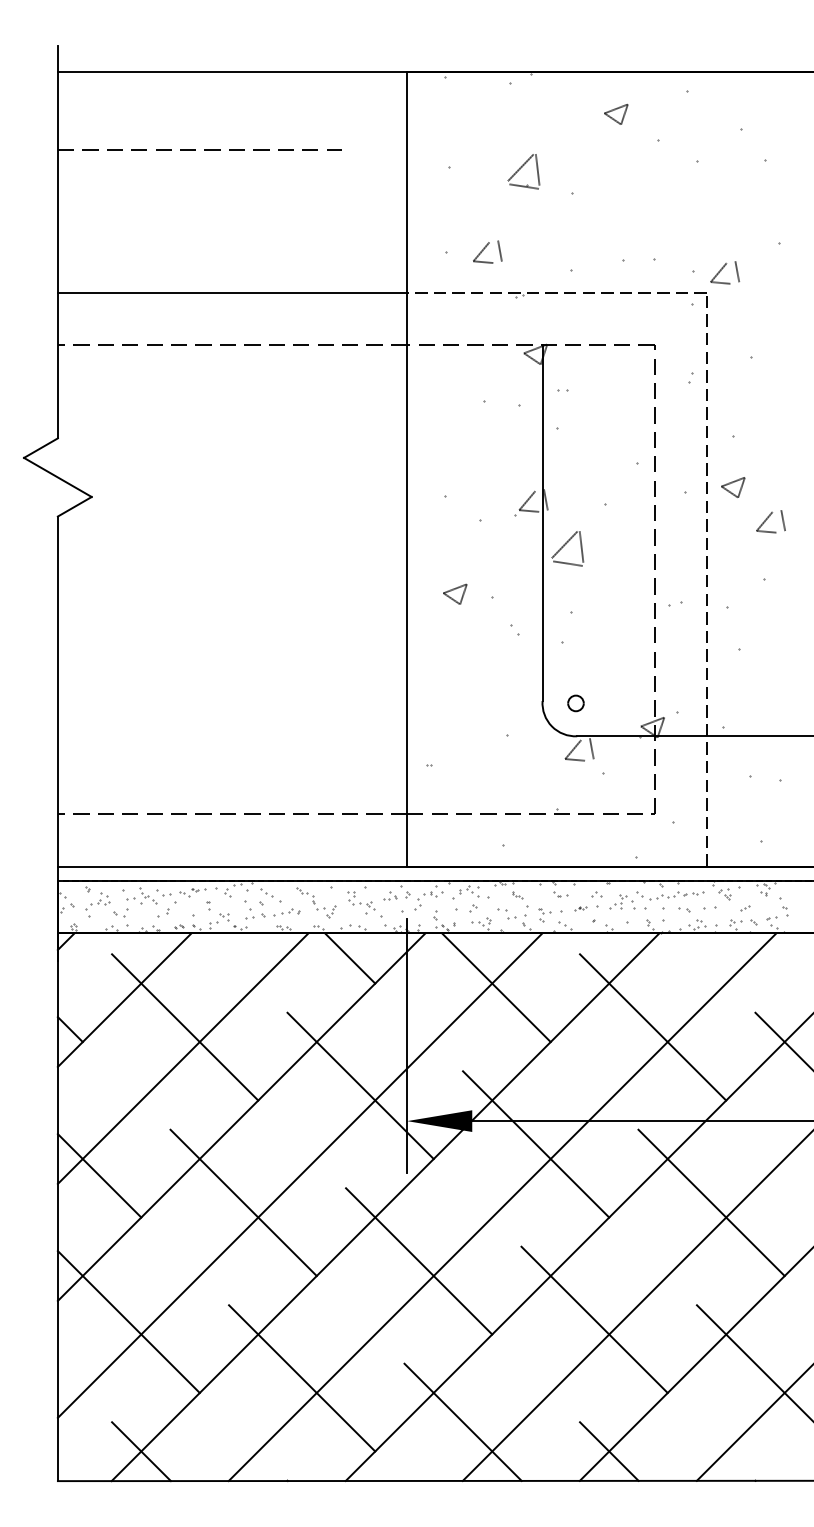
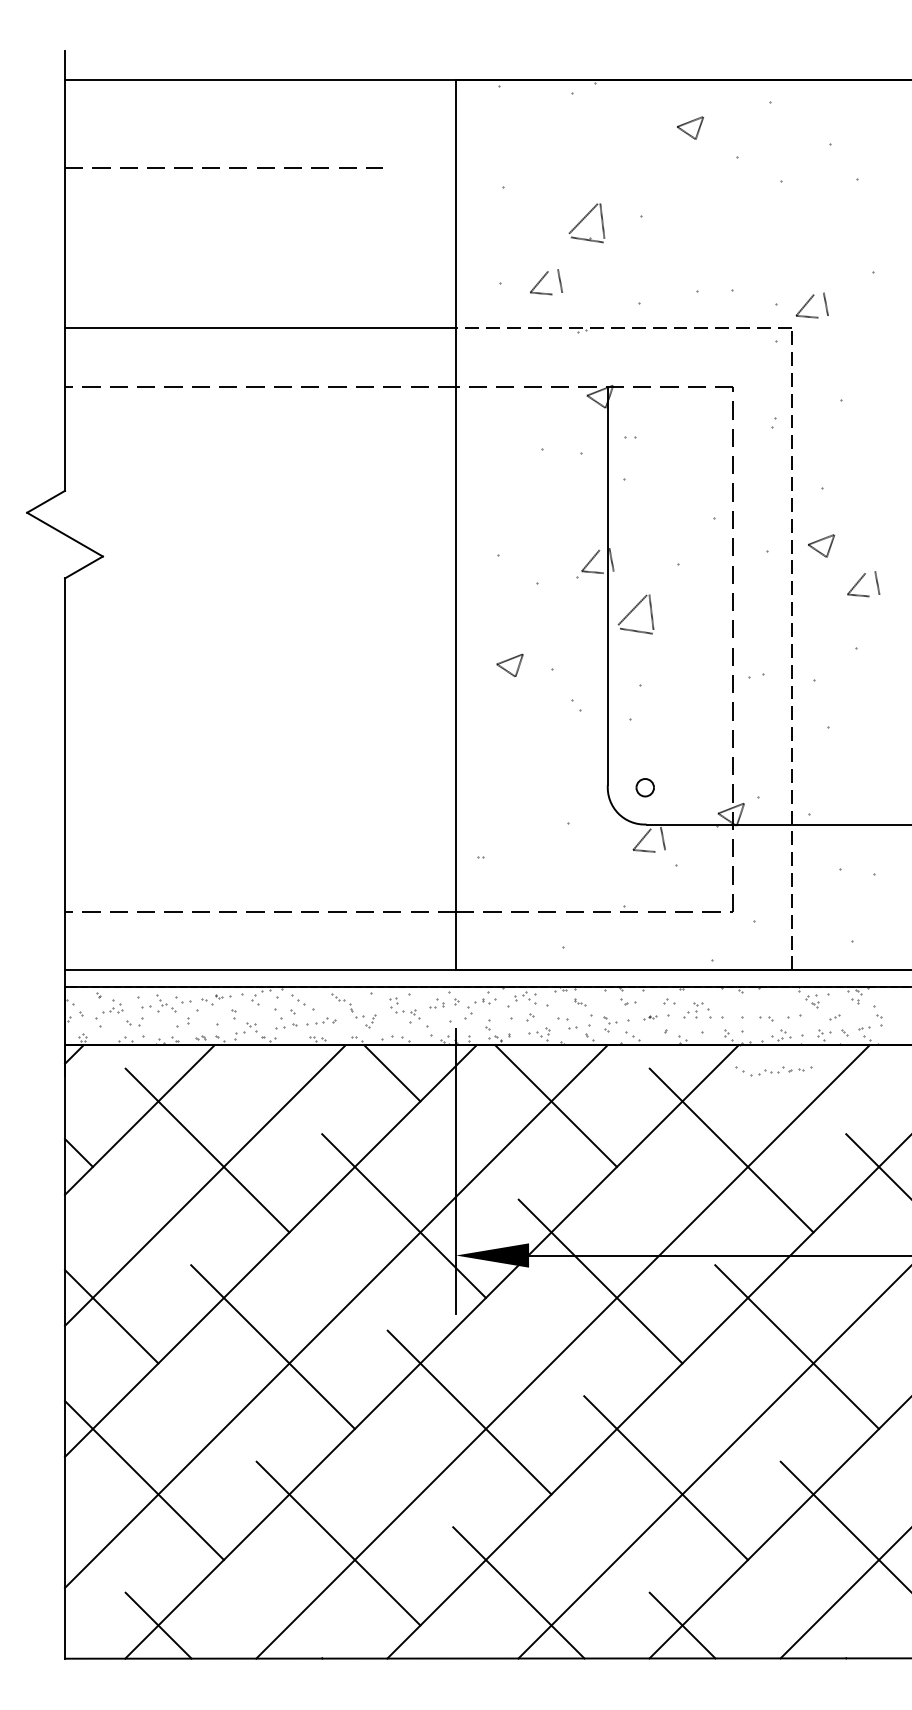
part: (523, 171) -> (586, 223), moved
part: (669, 896) -> (773, 1071), moved

